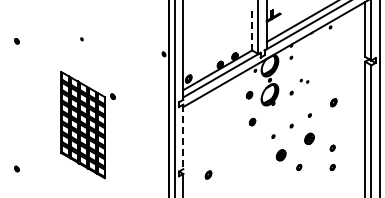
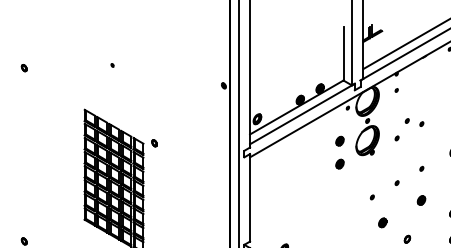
line: (252, 30) -> (343, 53), dashed -> solid
part: (304, 80) -> (414, 121), size x1.67
part: (252, 121) -> (339, 163), moved
line: (183, 137) -> (250, 198), dashed -> solid
part: (309, 138) -> (421, 199), size x0.62
part: (280, 155) -> (381, 223), size x0.62

